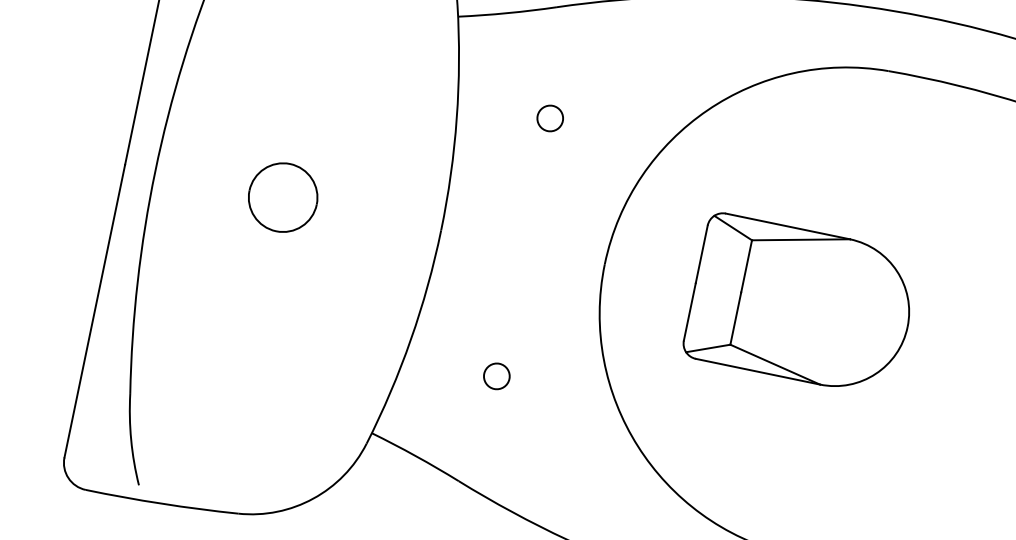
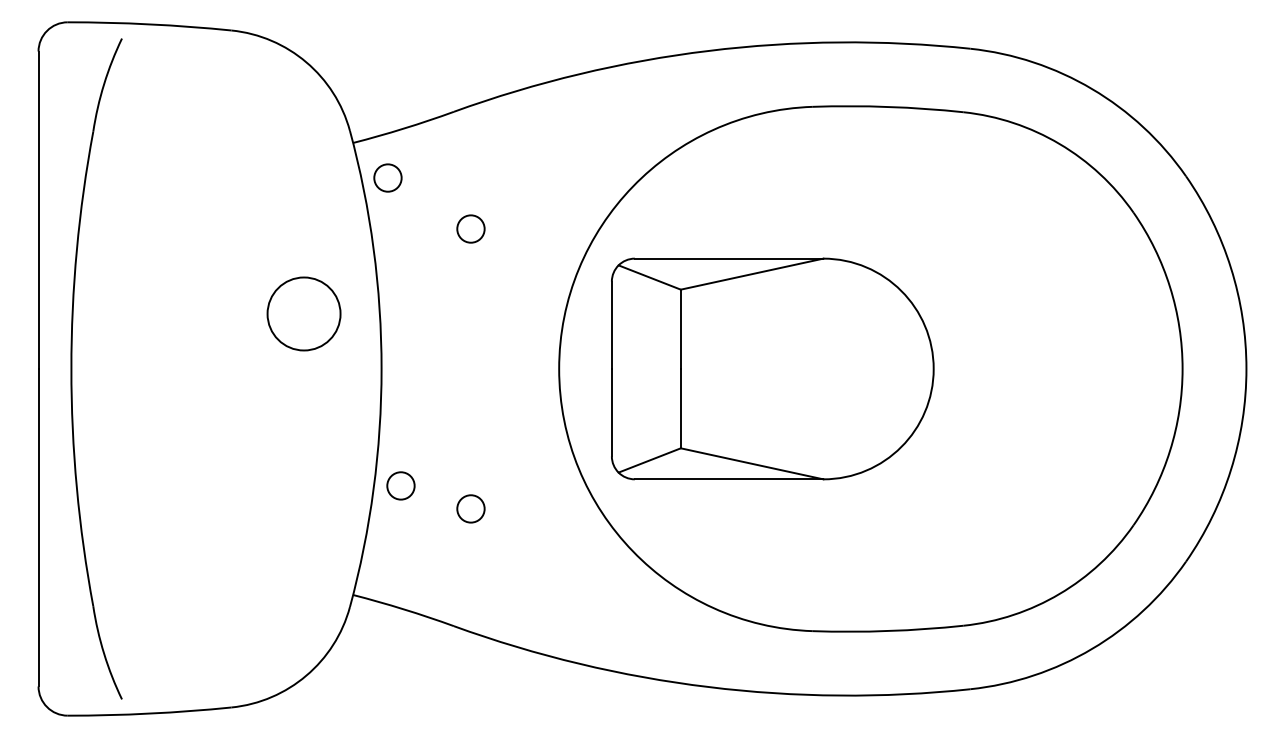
circle: (483, 55) -> (387, 177), added
part: (282, 197) -> (303, 313), moved
part: (801, 304) -> (772, 368), size x1.4
circle: (436, 341) -> (400, 485), added

